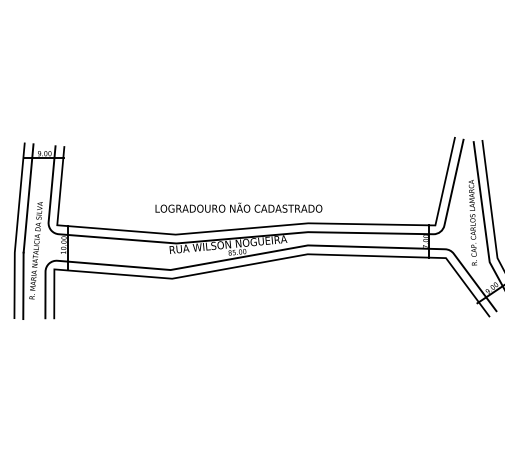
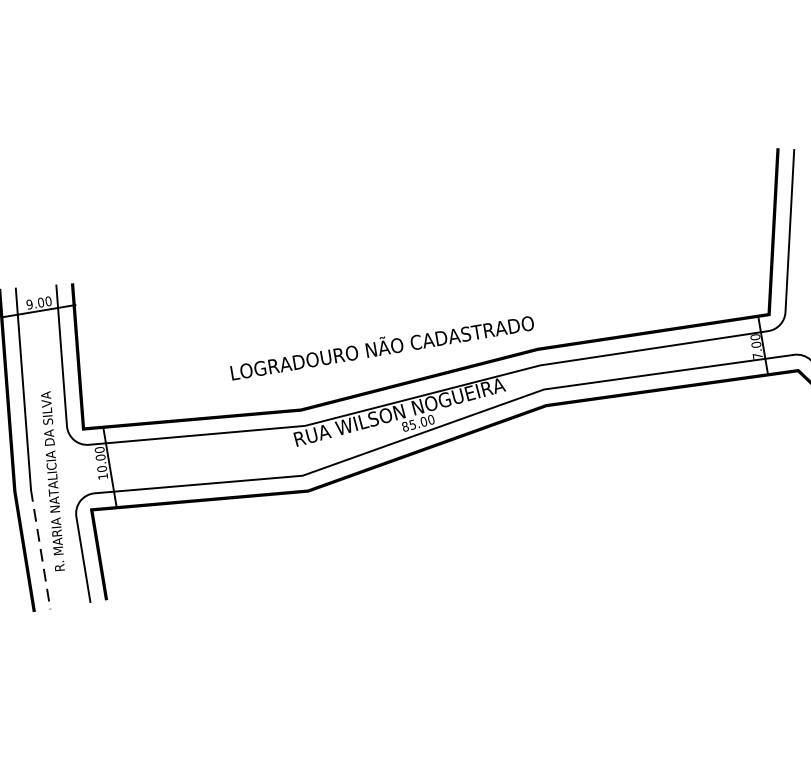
text: (238, 207) -> (381, 346), moved
line: (23, 286) -> (40, 550), solid -> dashed

